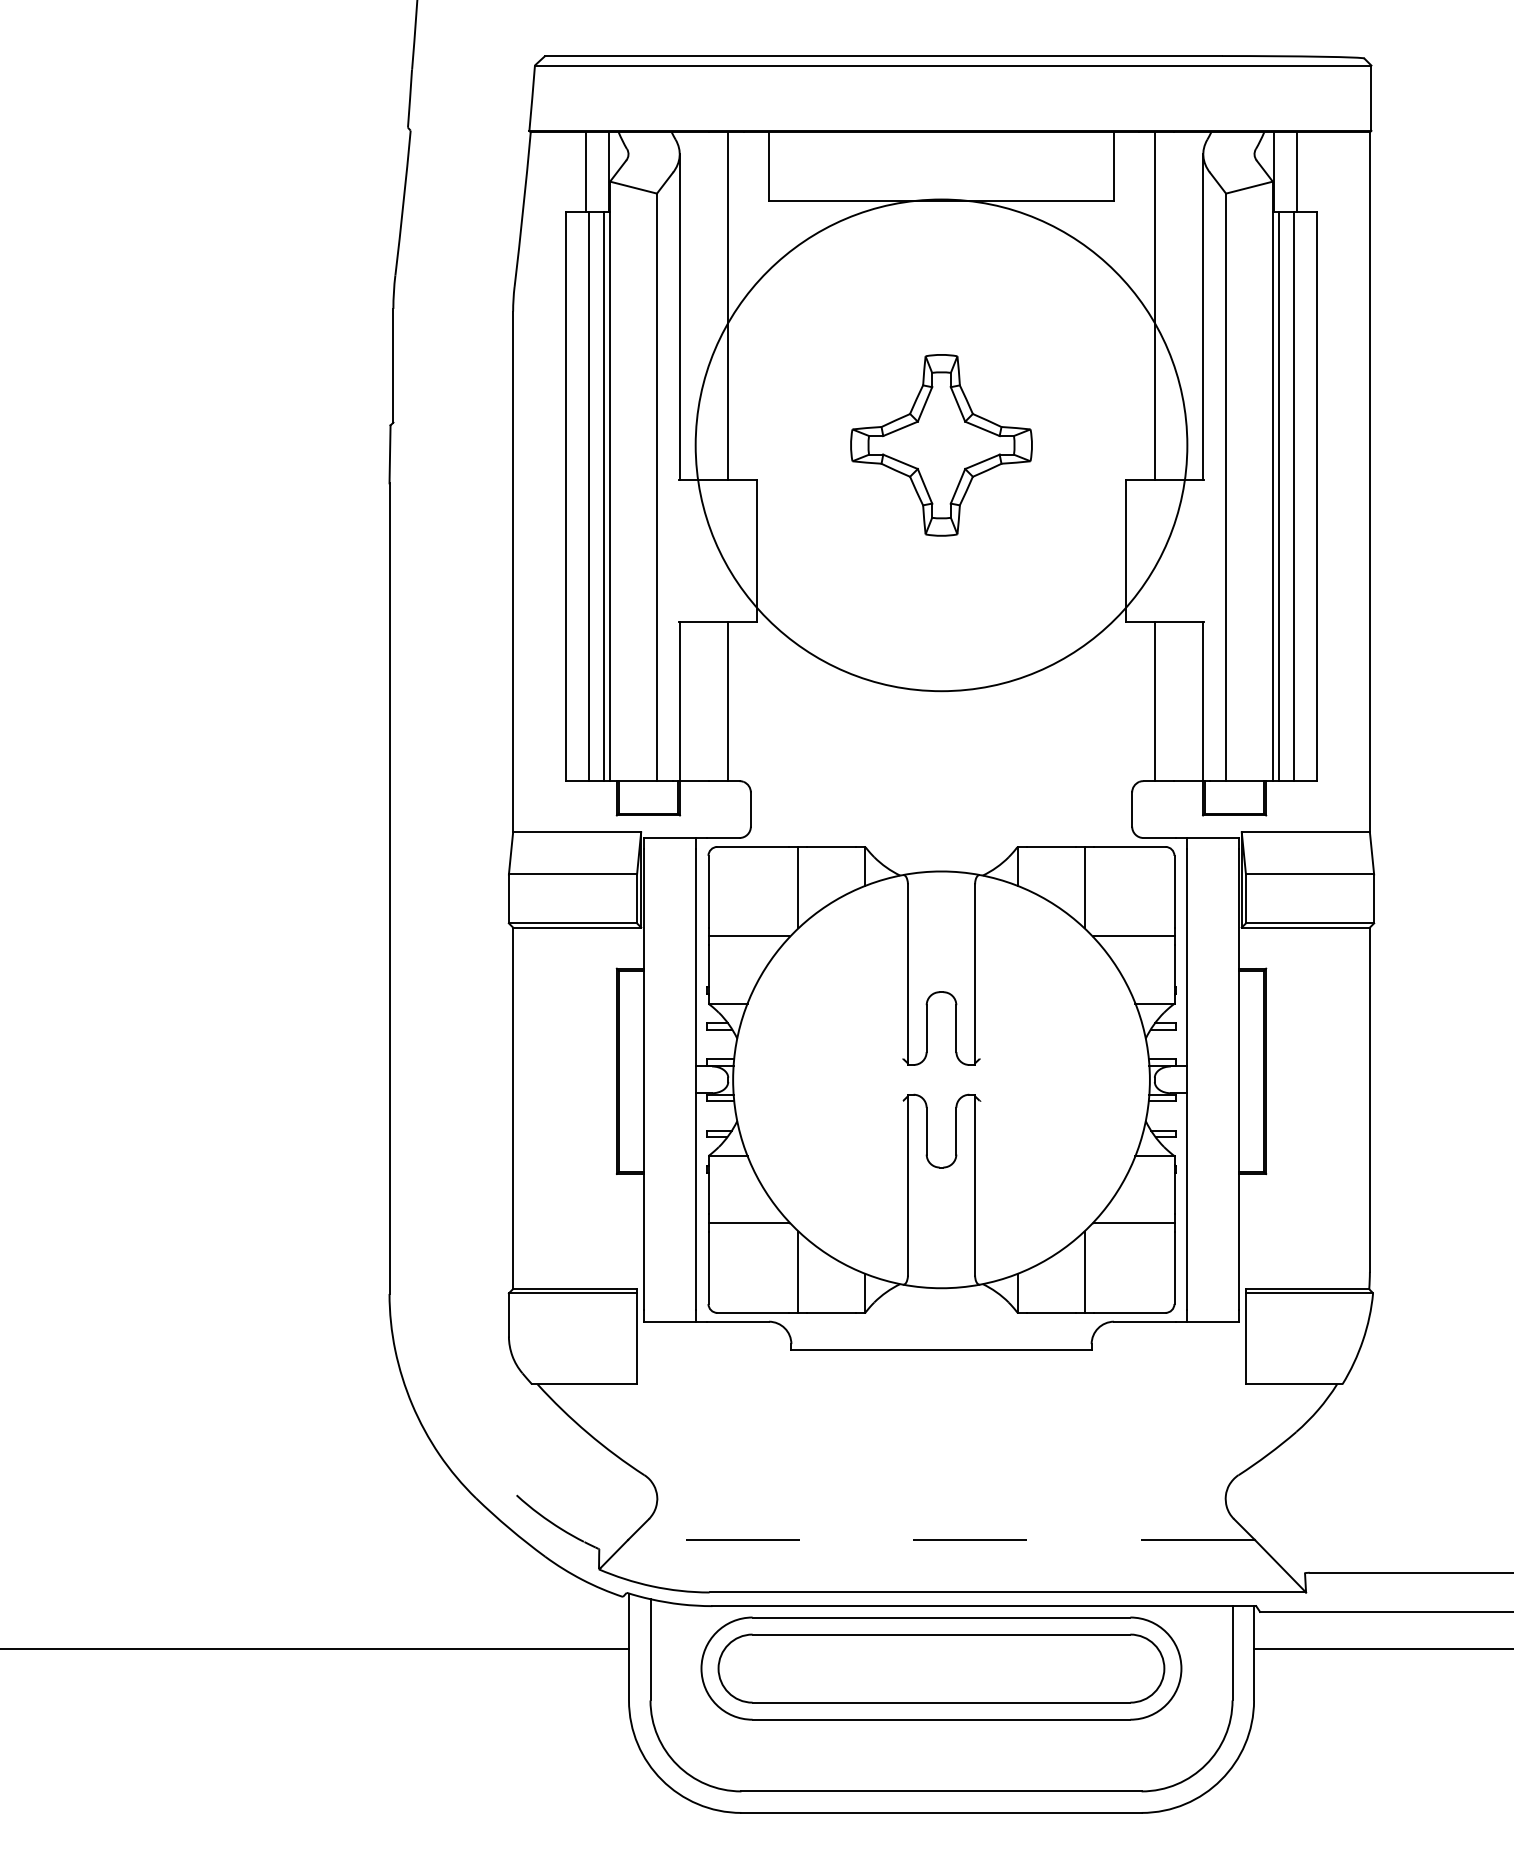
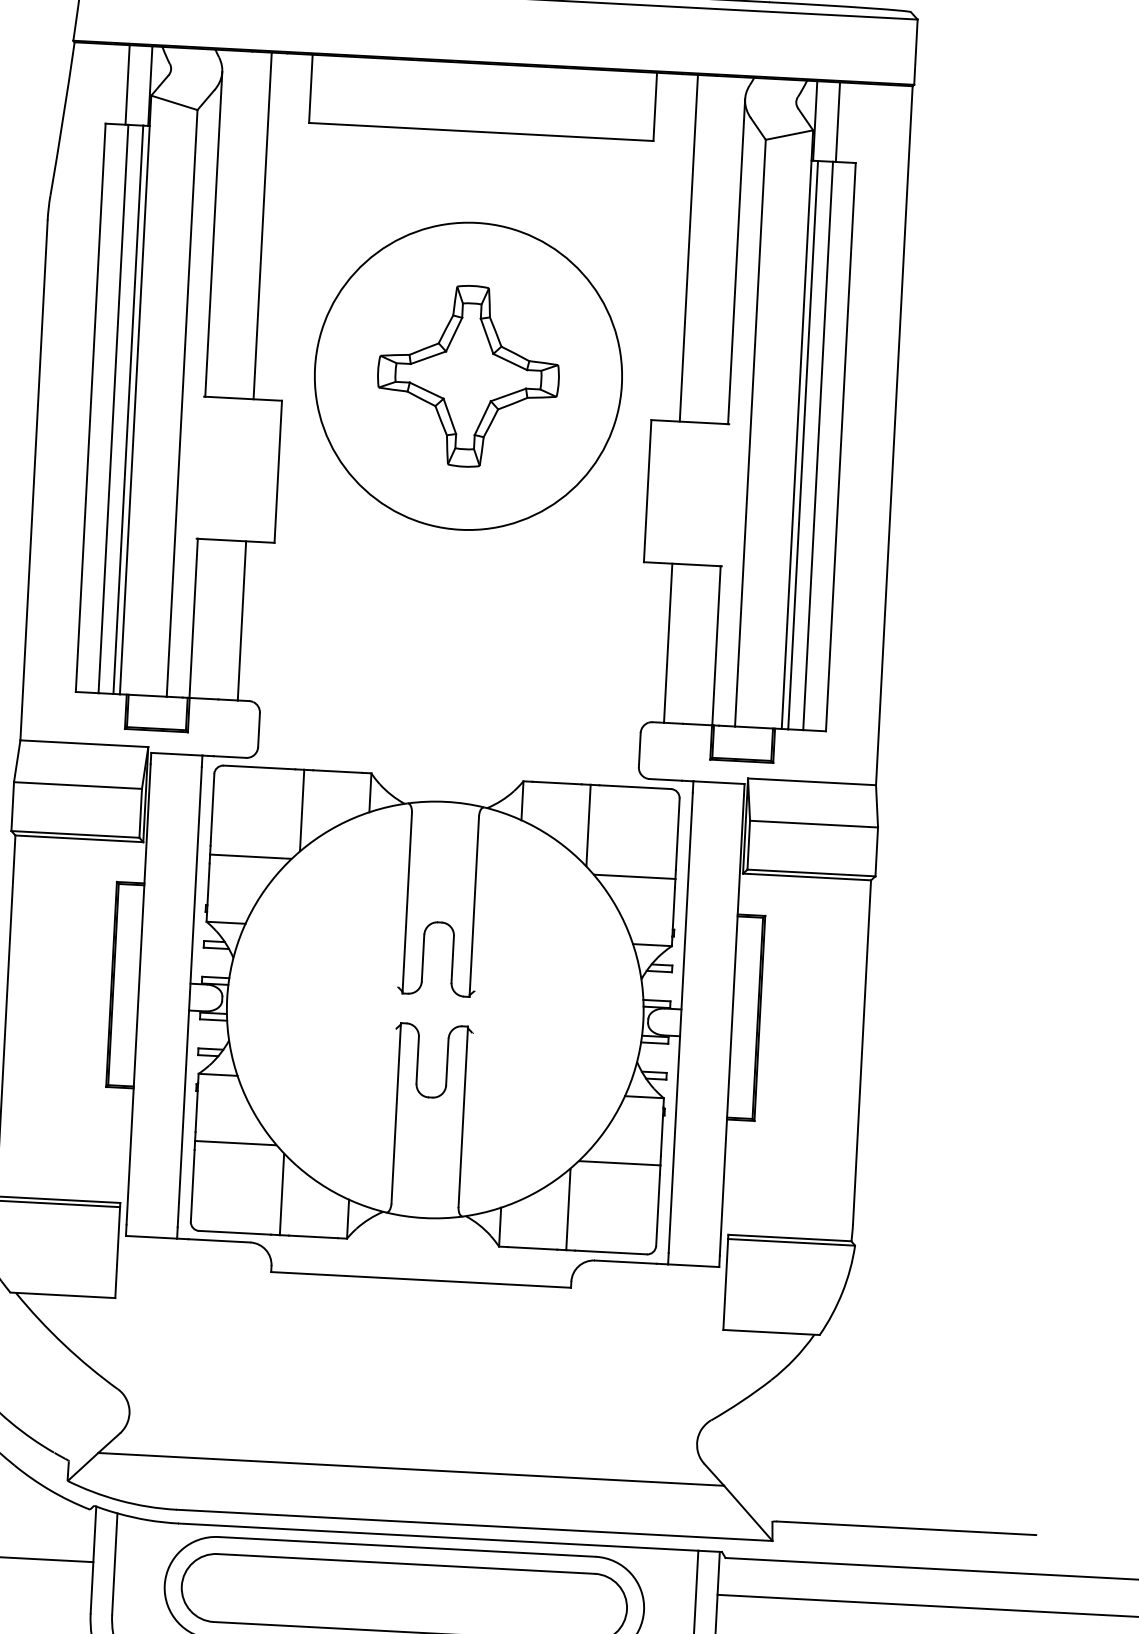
circle: (941, 445) -> (468, 376), size x0.62
line: (941, 1539) -> (411, 1468), dashed -> solid

